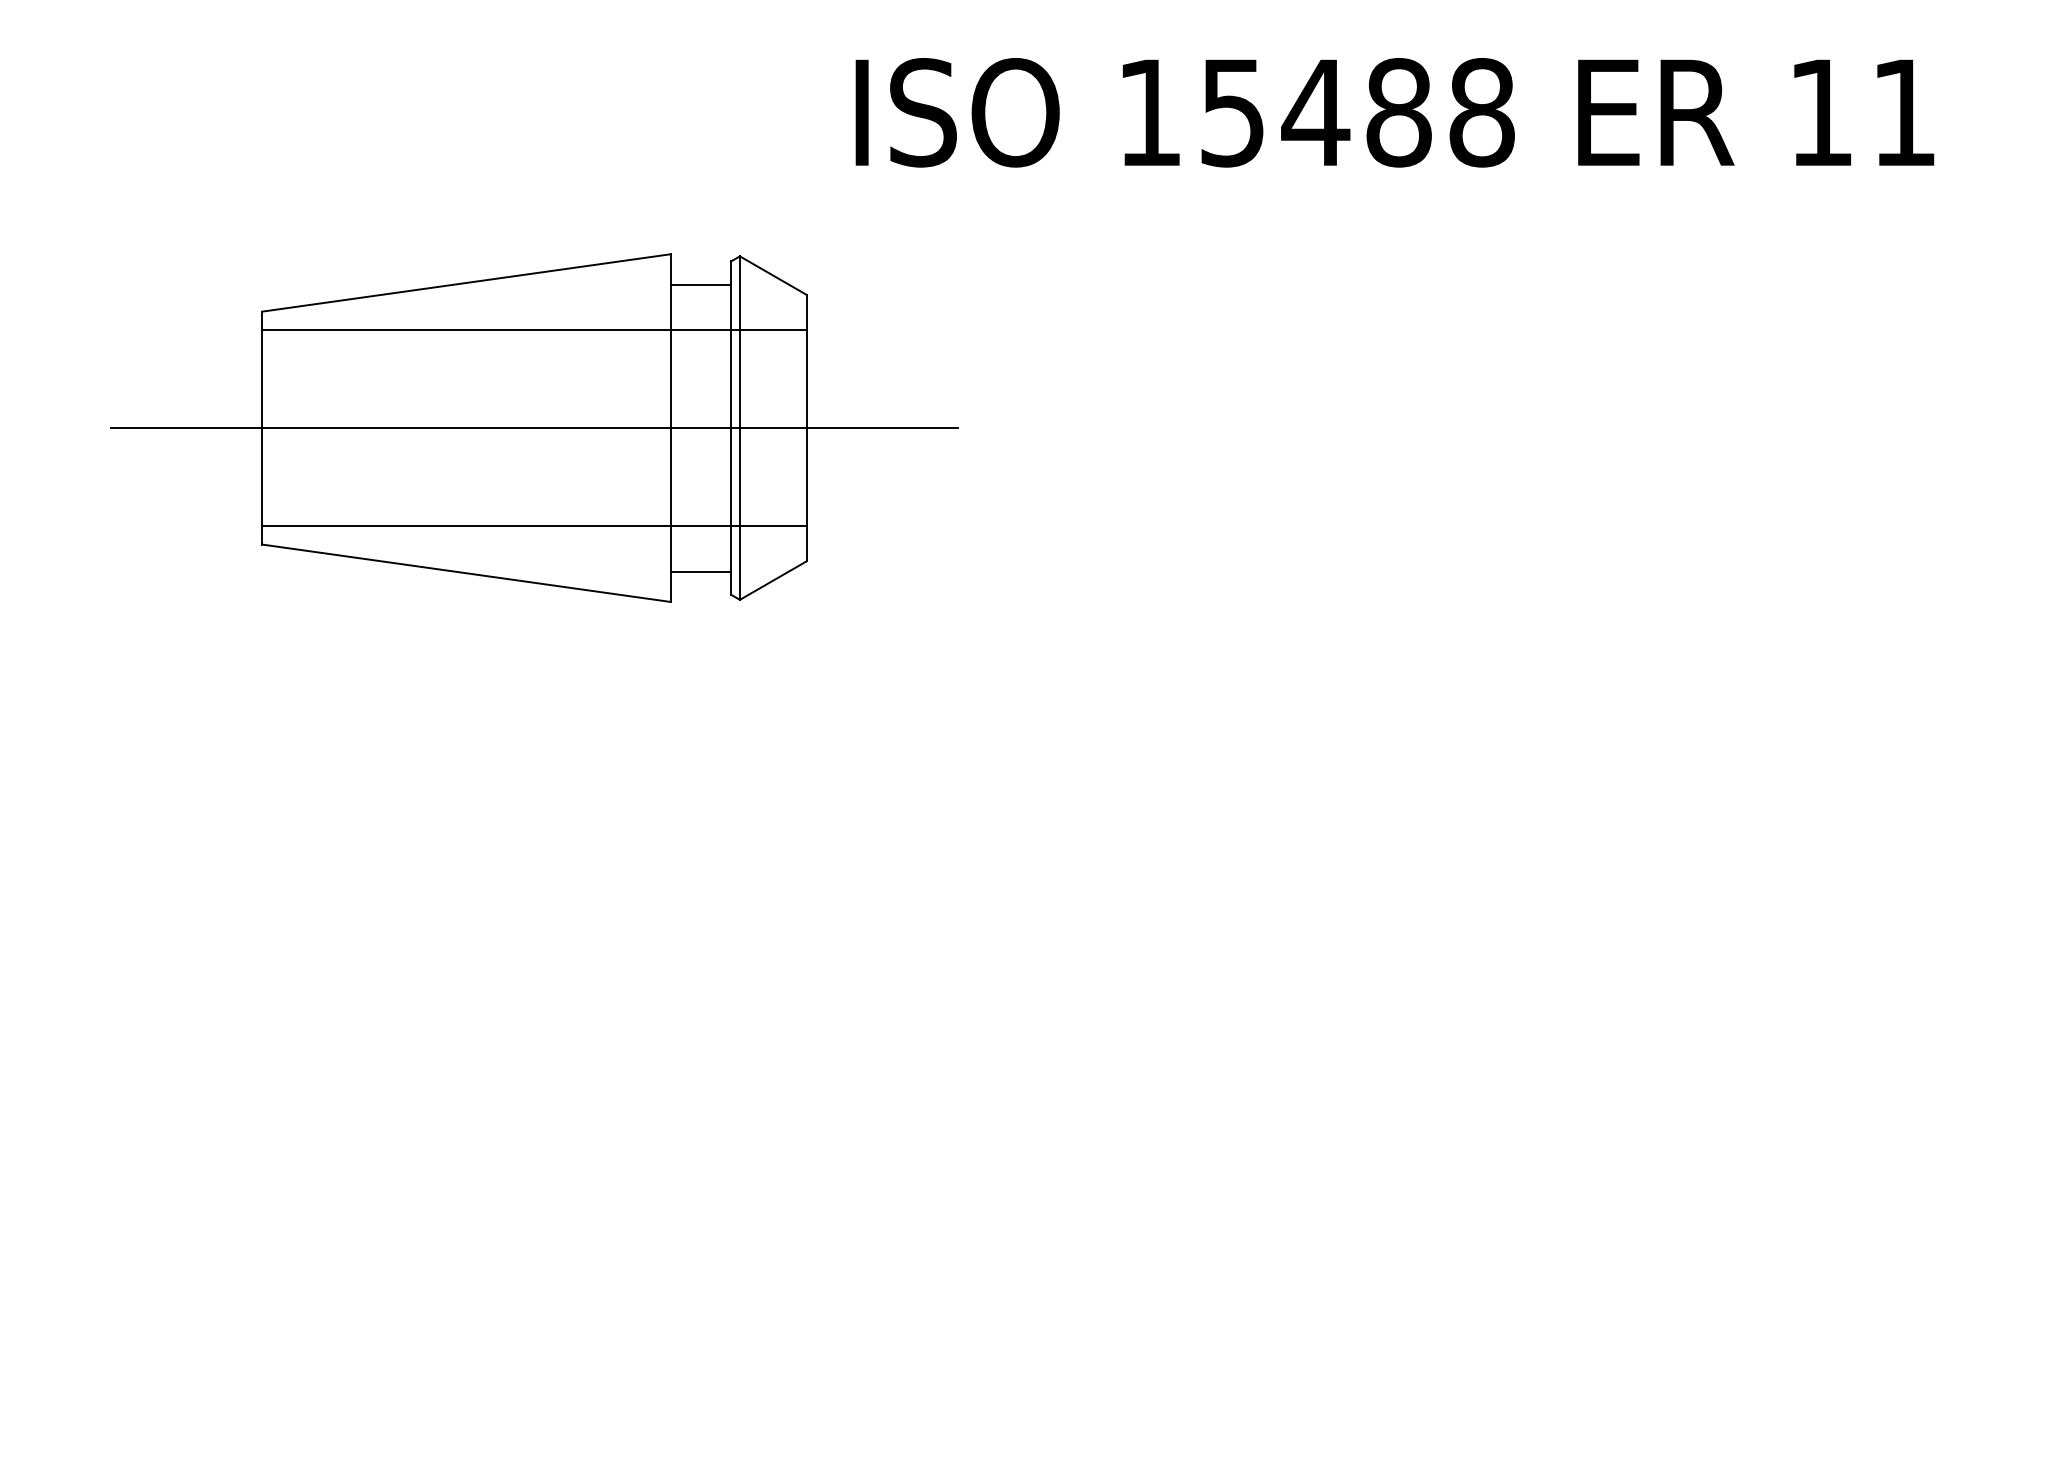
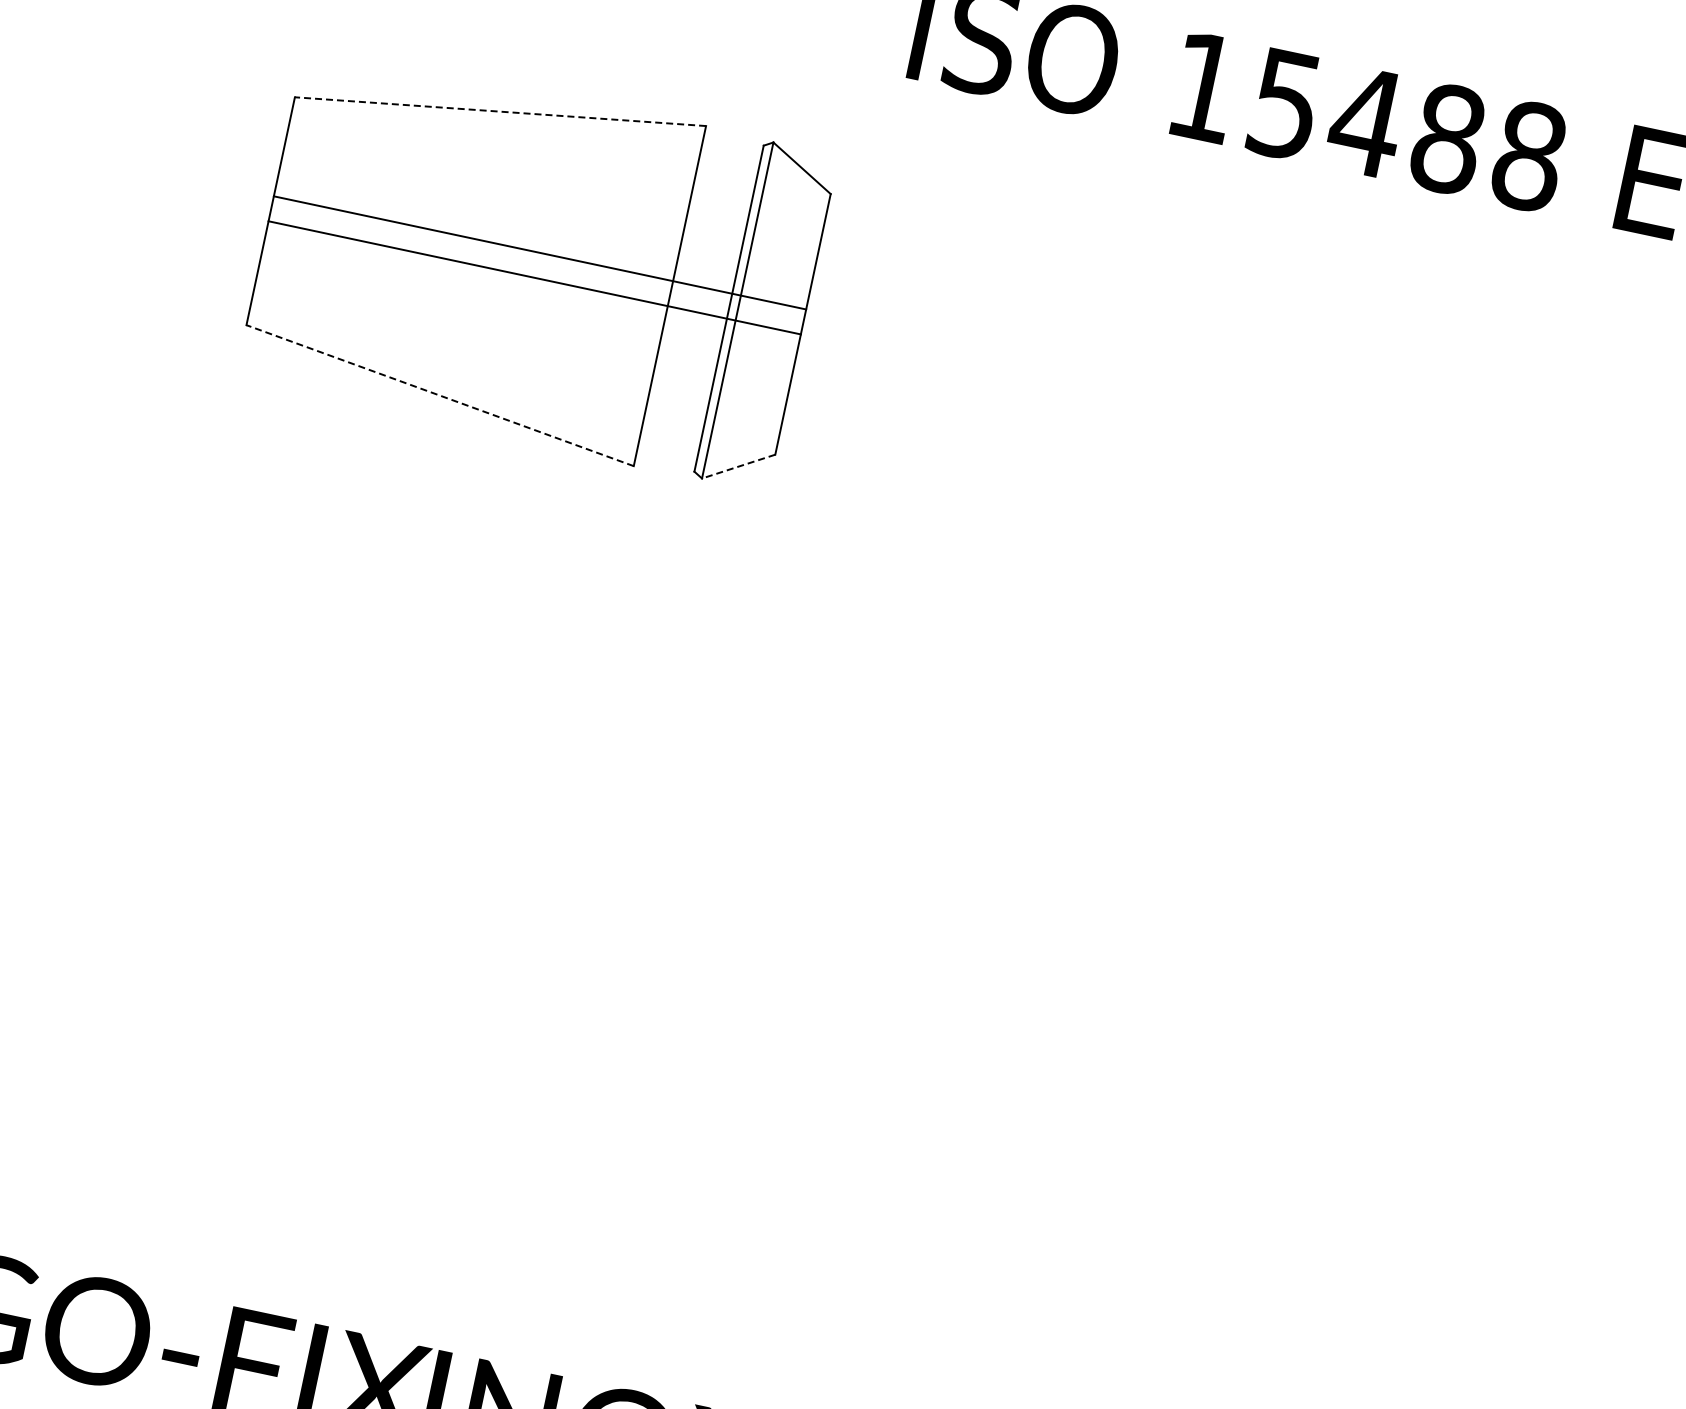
line: (466, 283) -> (500, 112), solid -> dashed
line: (700, 284) -> (729, 161), removed
line: (534, 329) -> (540, 252), moved
line: (534, 428) -> (536, 268), removed
line: (534, 526) -> (534, 277), moved
line: (700, 571) -> (669, 442), removed
line: (466, 573) -> (440, 395), solid -> dashed
line: (773, 580) -> (738, 466), solid -> dashed

